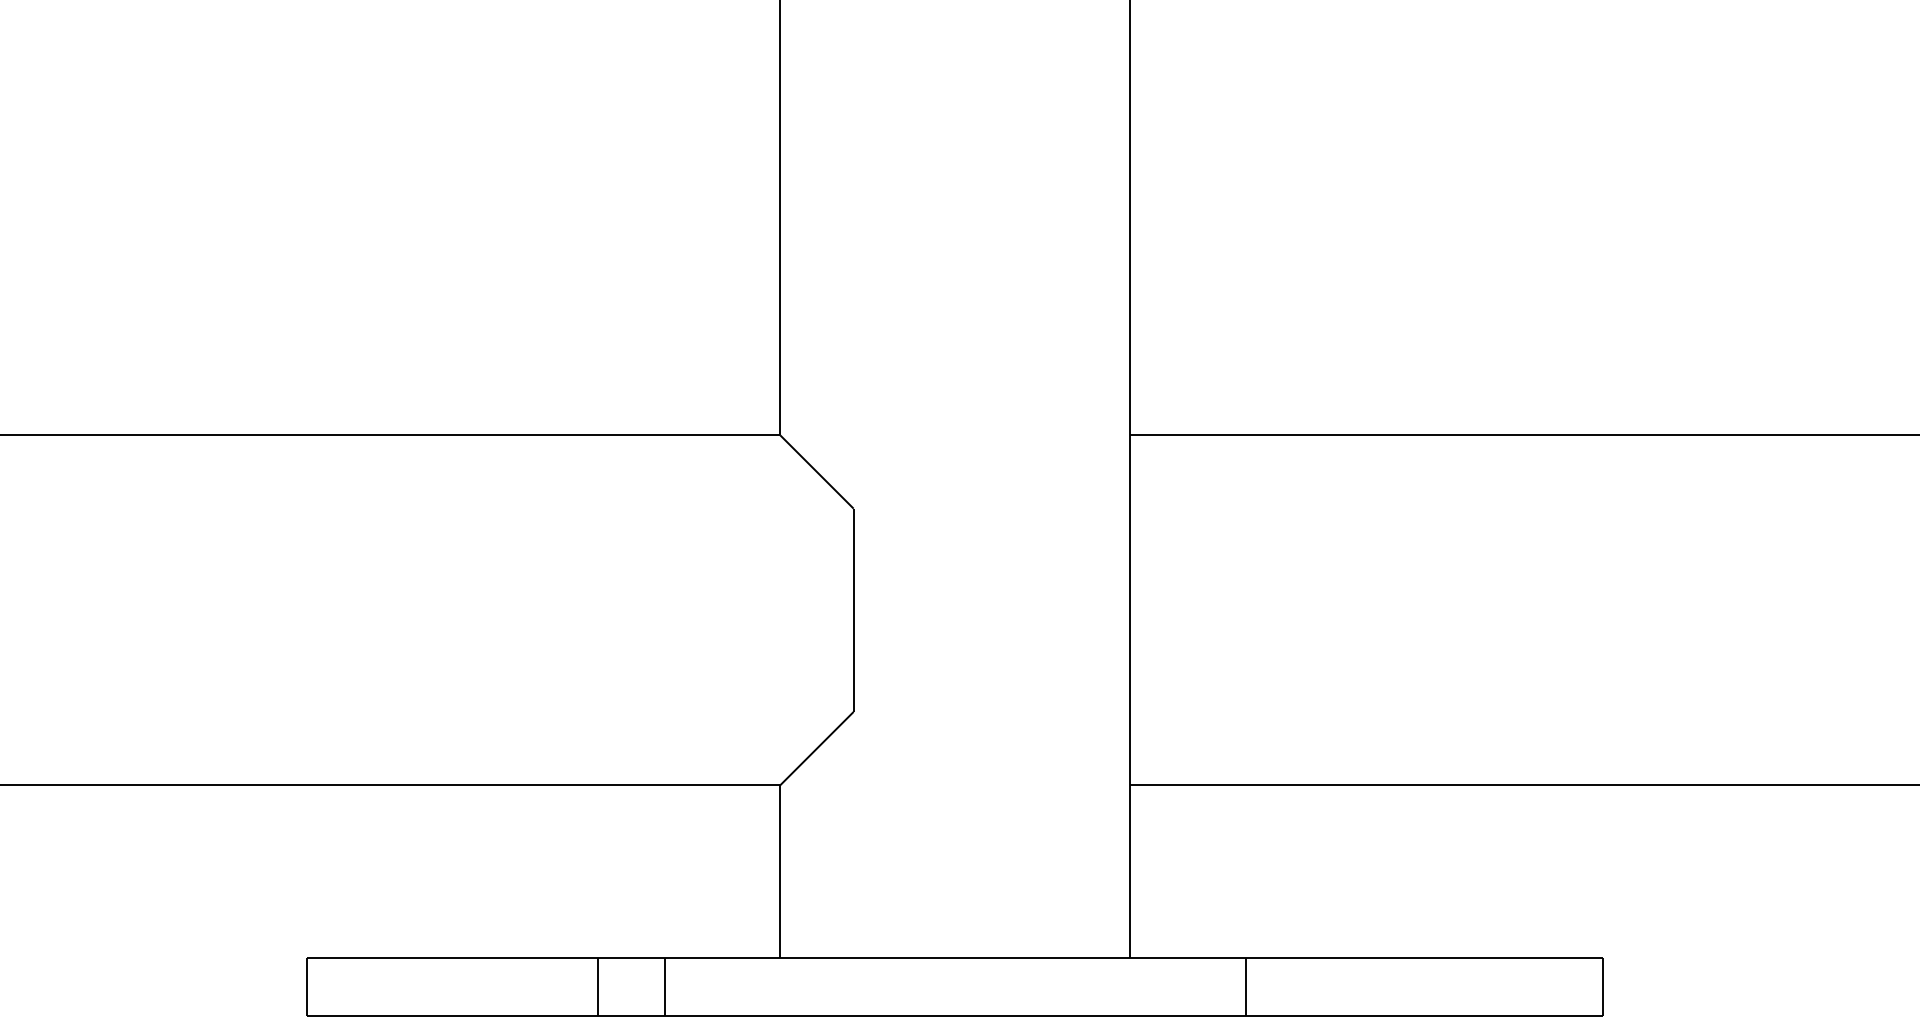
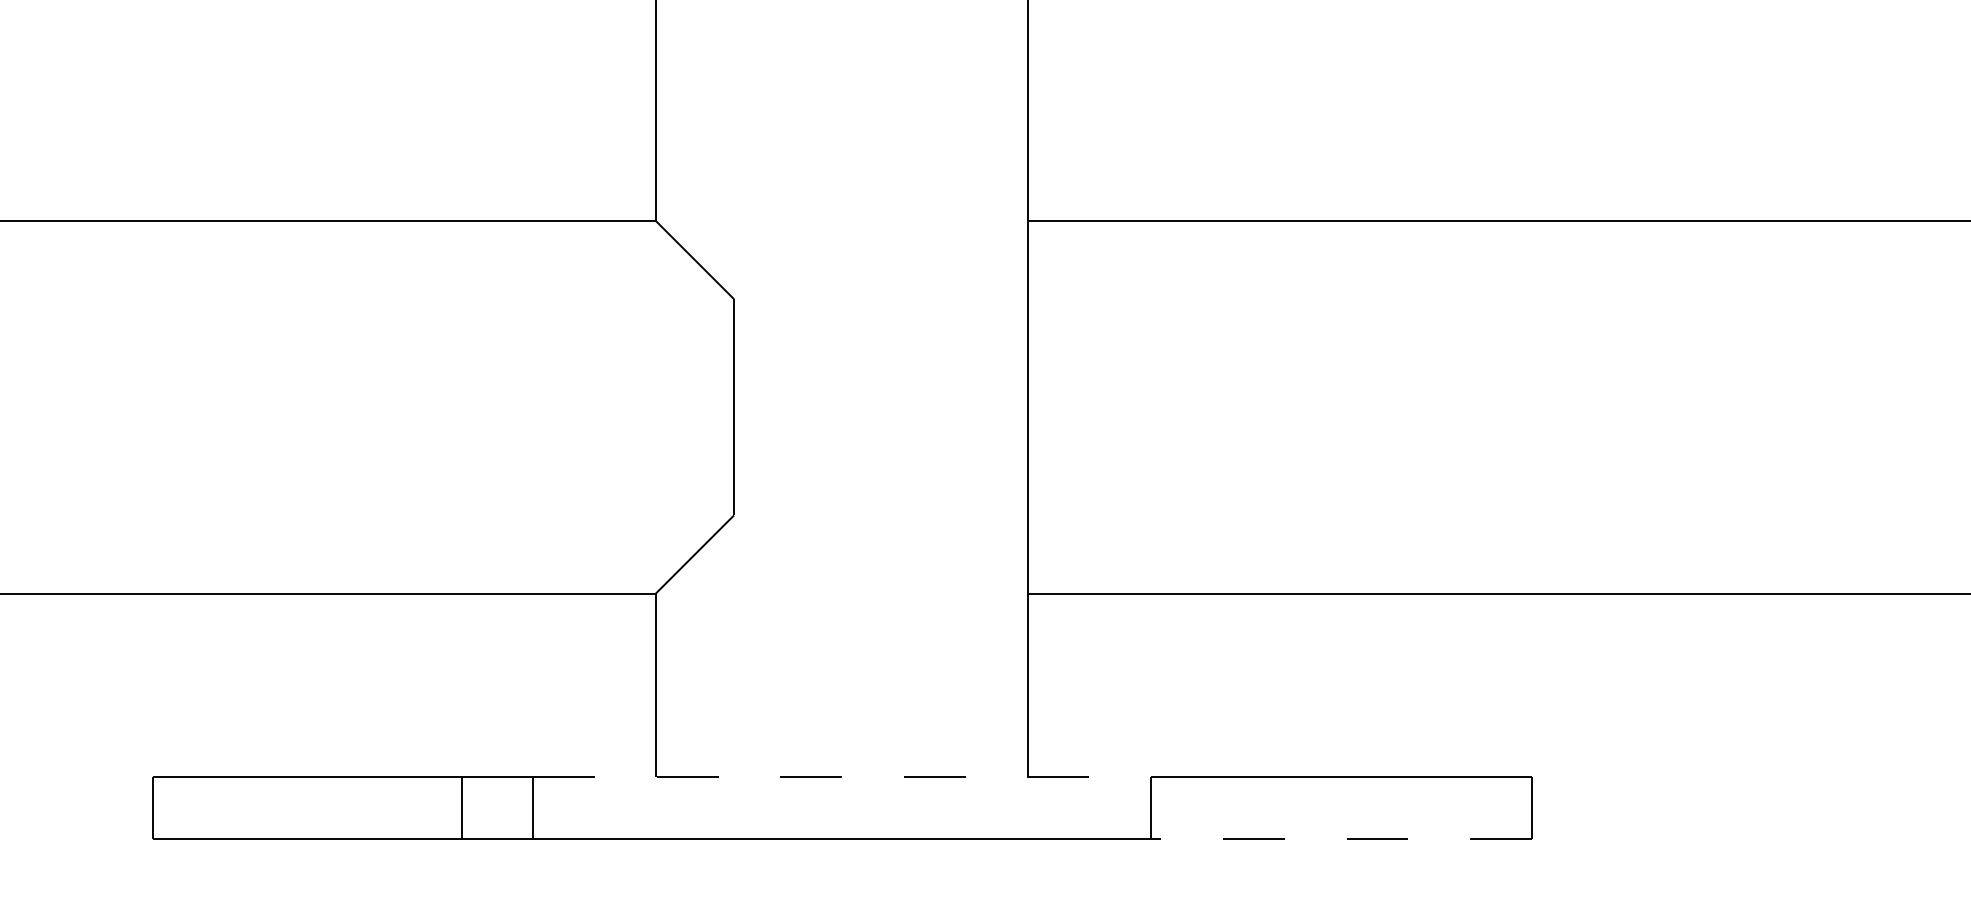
line: (955, 957) -> (842, 776), solid -> dashed
line: (1424, 1015) -> (1341, 838), solid -> dashed

